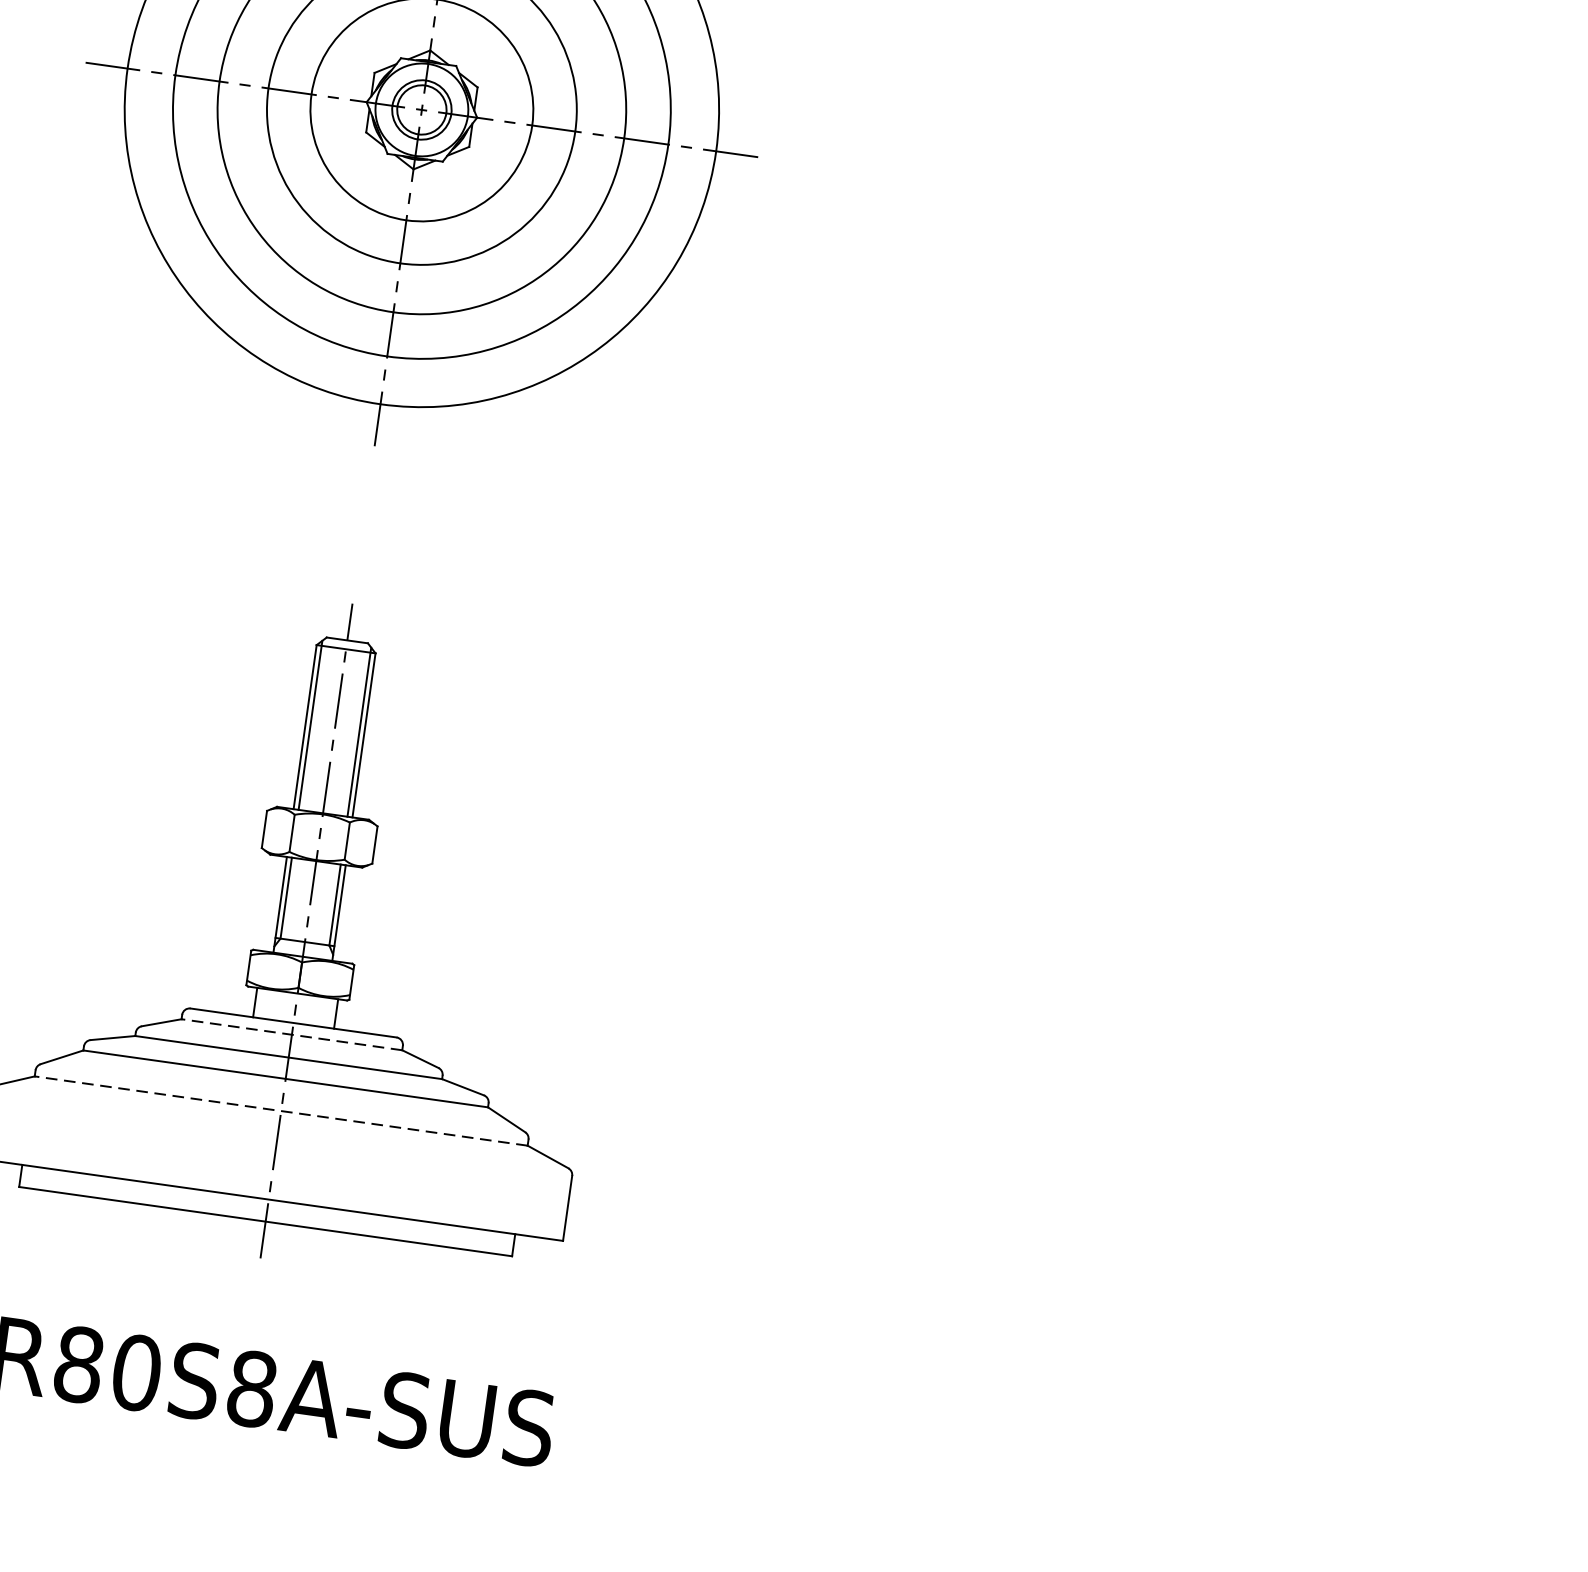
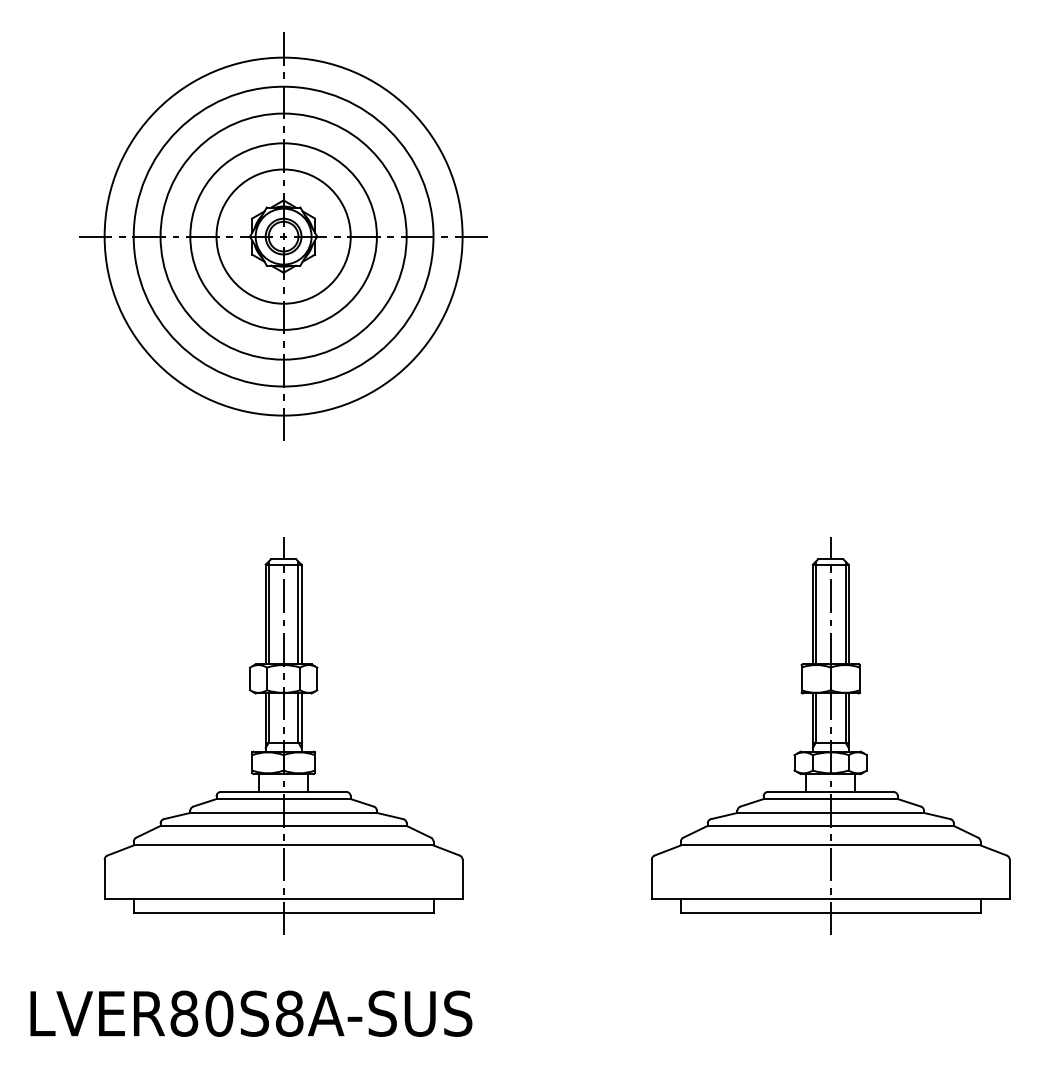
line: (291, 1035) -> (283, 799), dashed -> solid
part: (1205, 1056) -> (830, 735), added
line: (280, 1111) -> (283, 845), dashed -> solid

